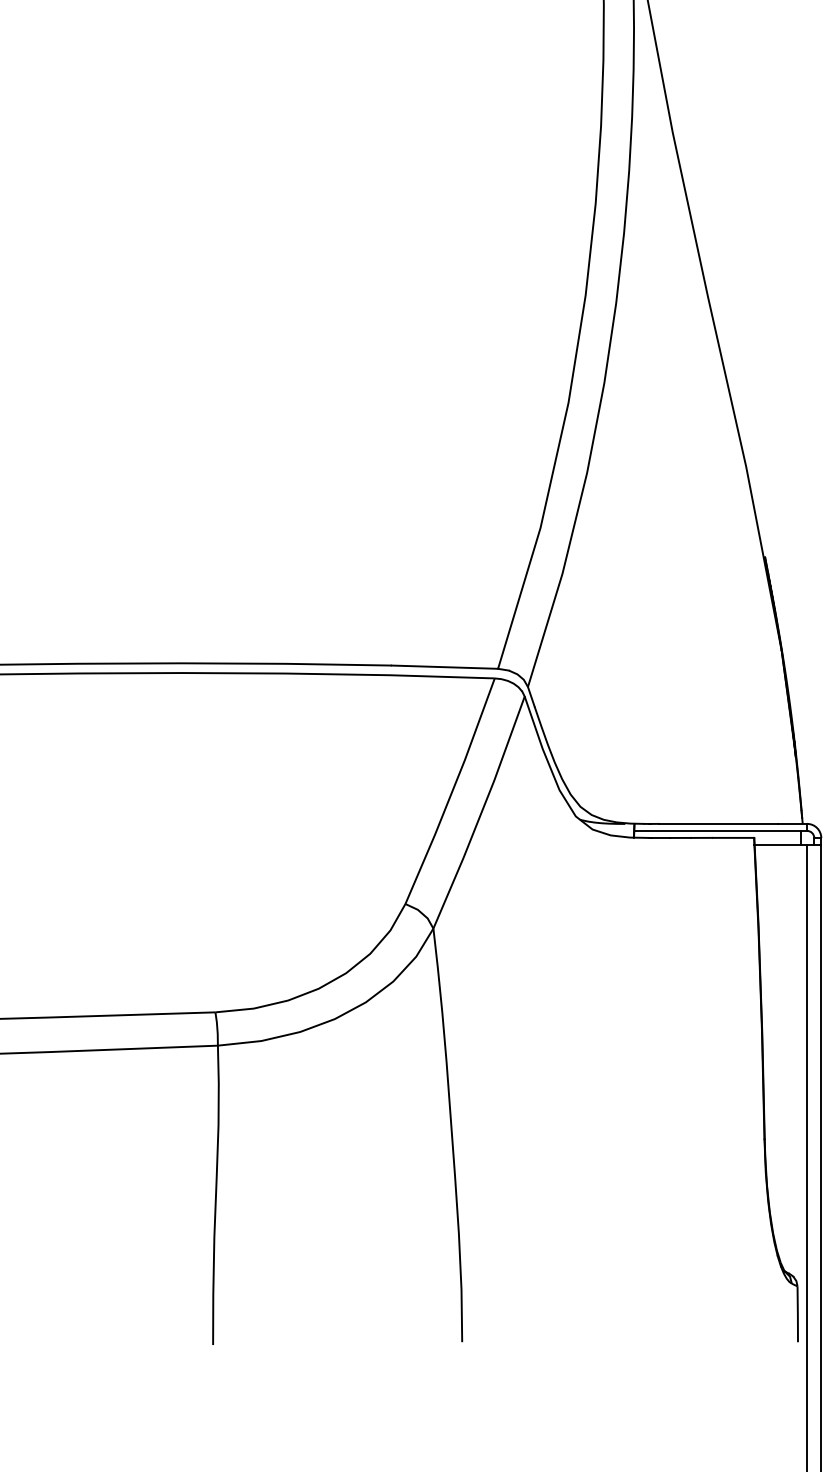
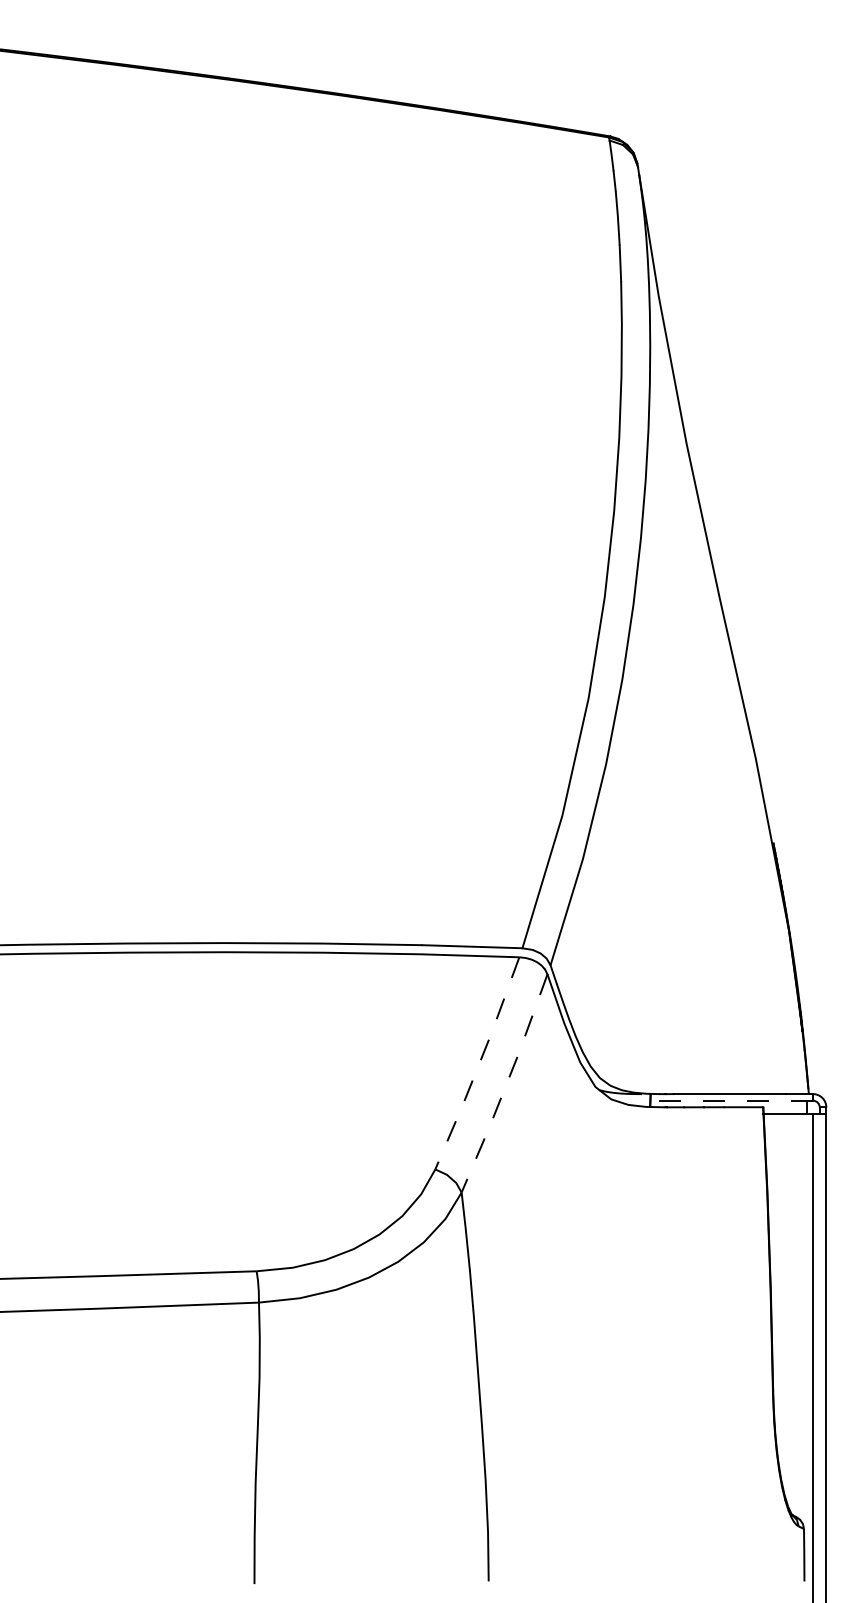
line: (452, 792) -> (479, 1064), solid -> dashed
line: (481, 813) -> (506, 1084), solid -> dashed
line: (720, 830) -> (731, 1100), solid -> dashed

